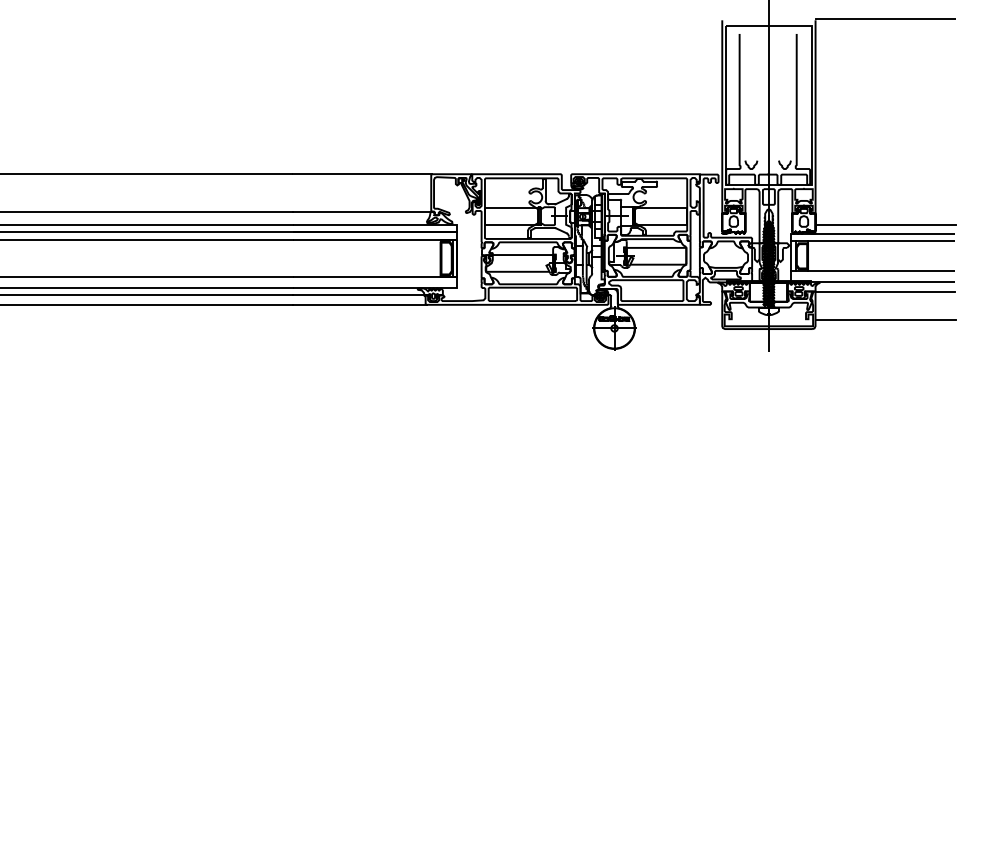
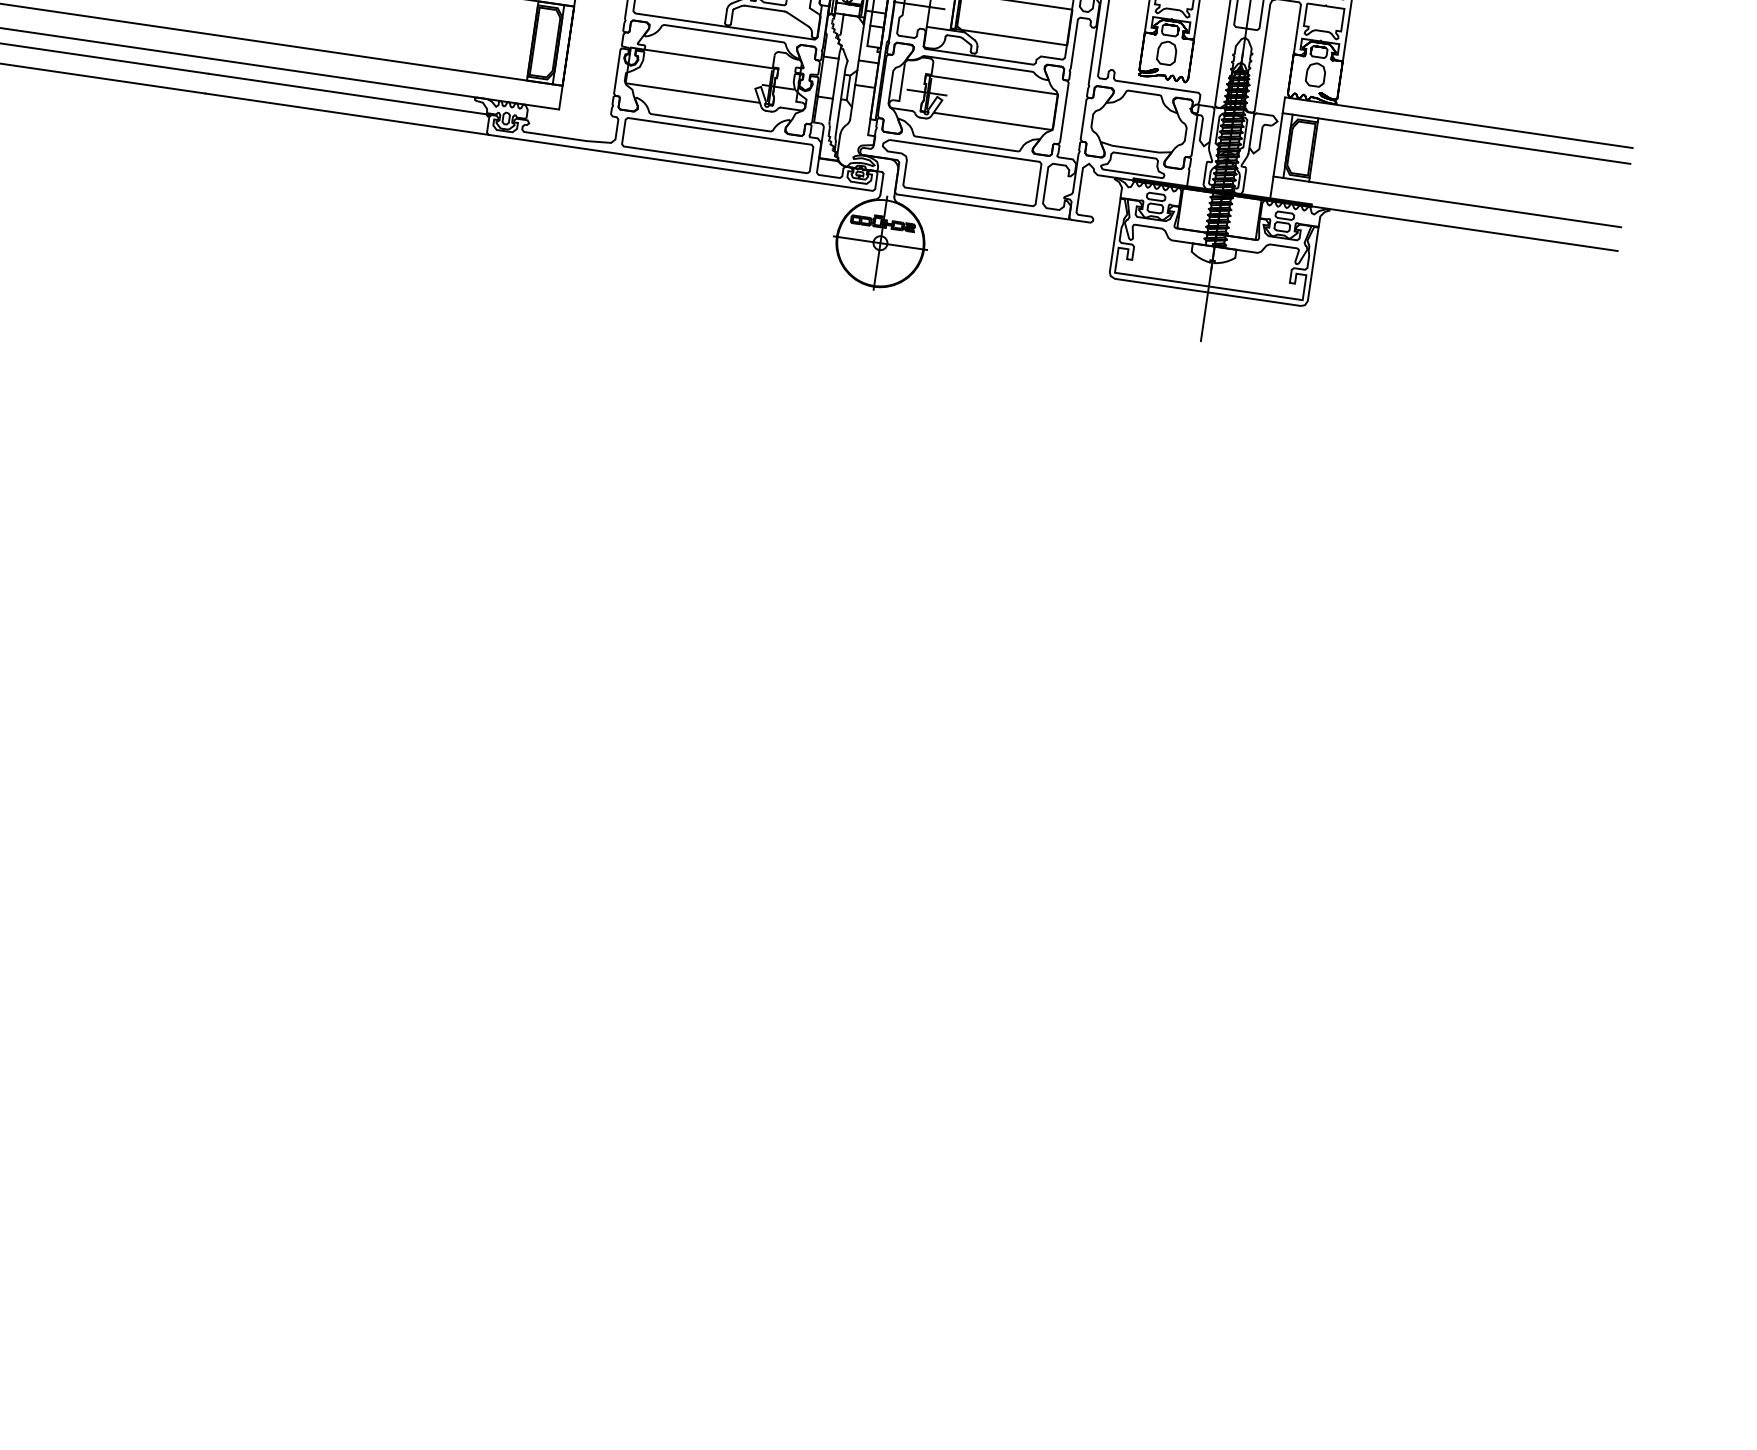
line: (885, 224) -> (1487, 106), removed
line: (885, 291) -> (1467, 248), removed
line: (885, 319) -> (1458, 308), removed

